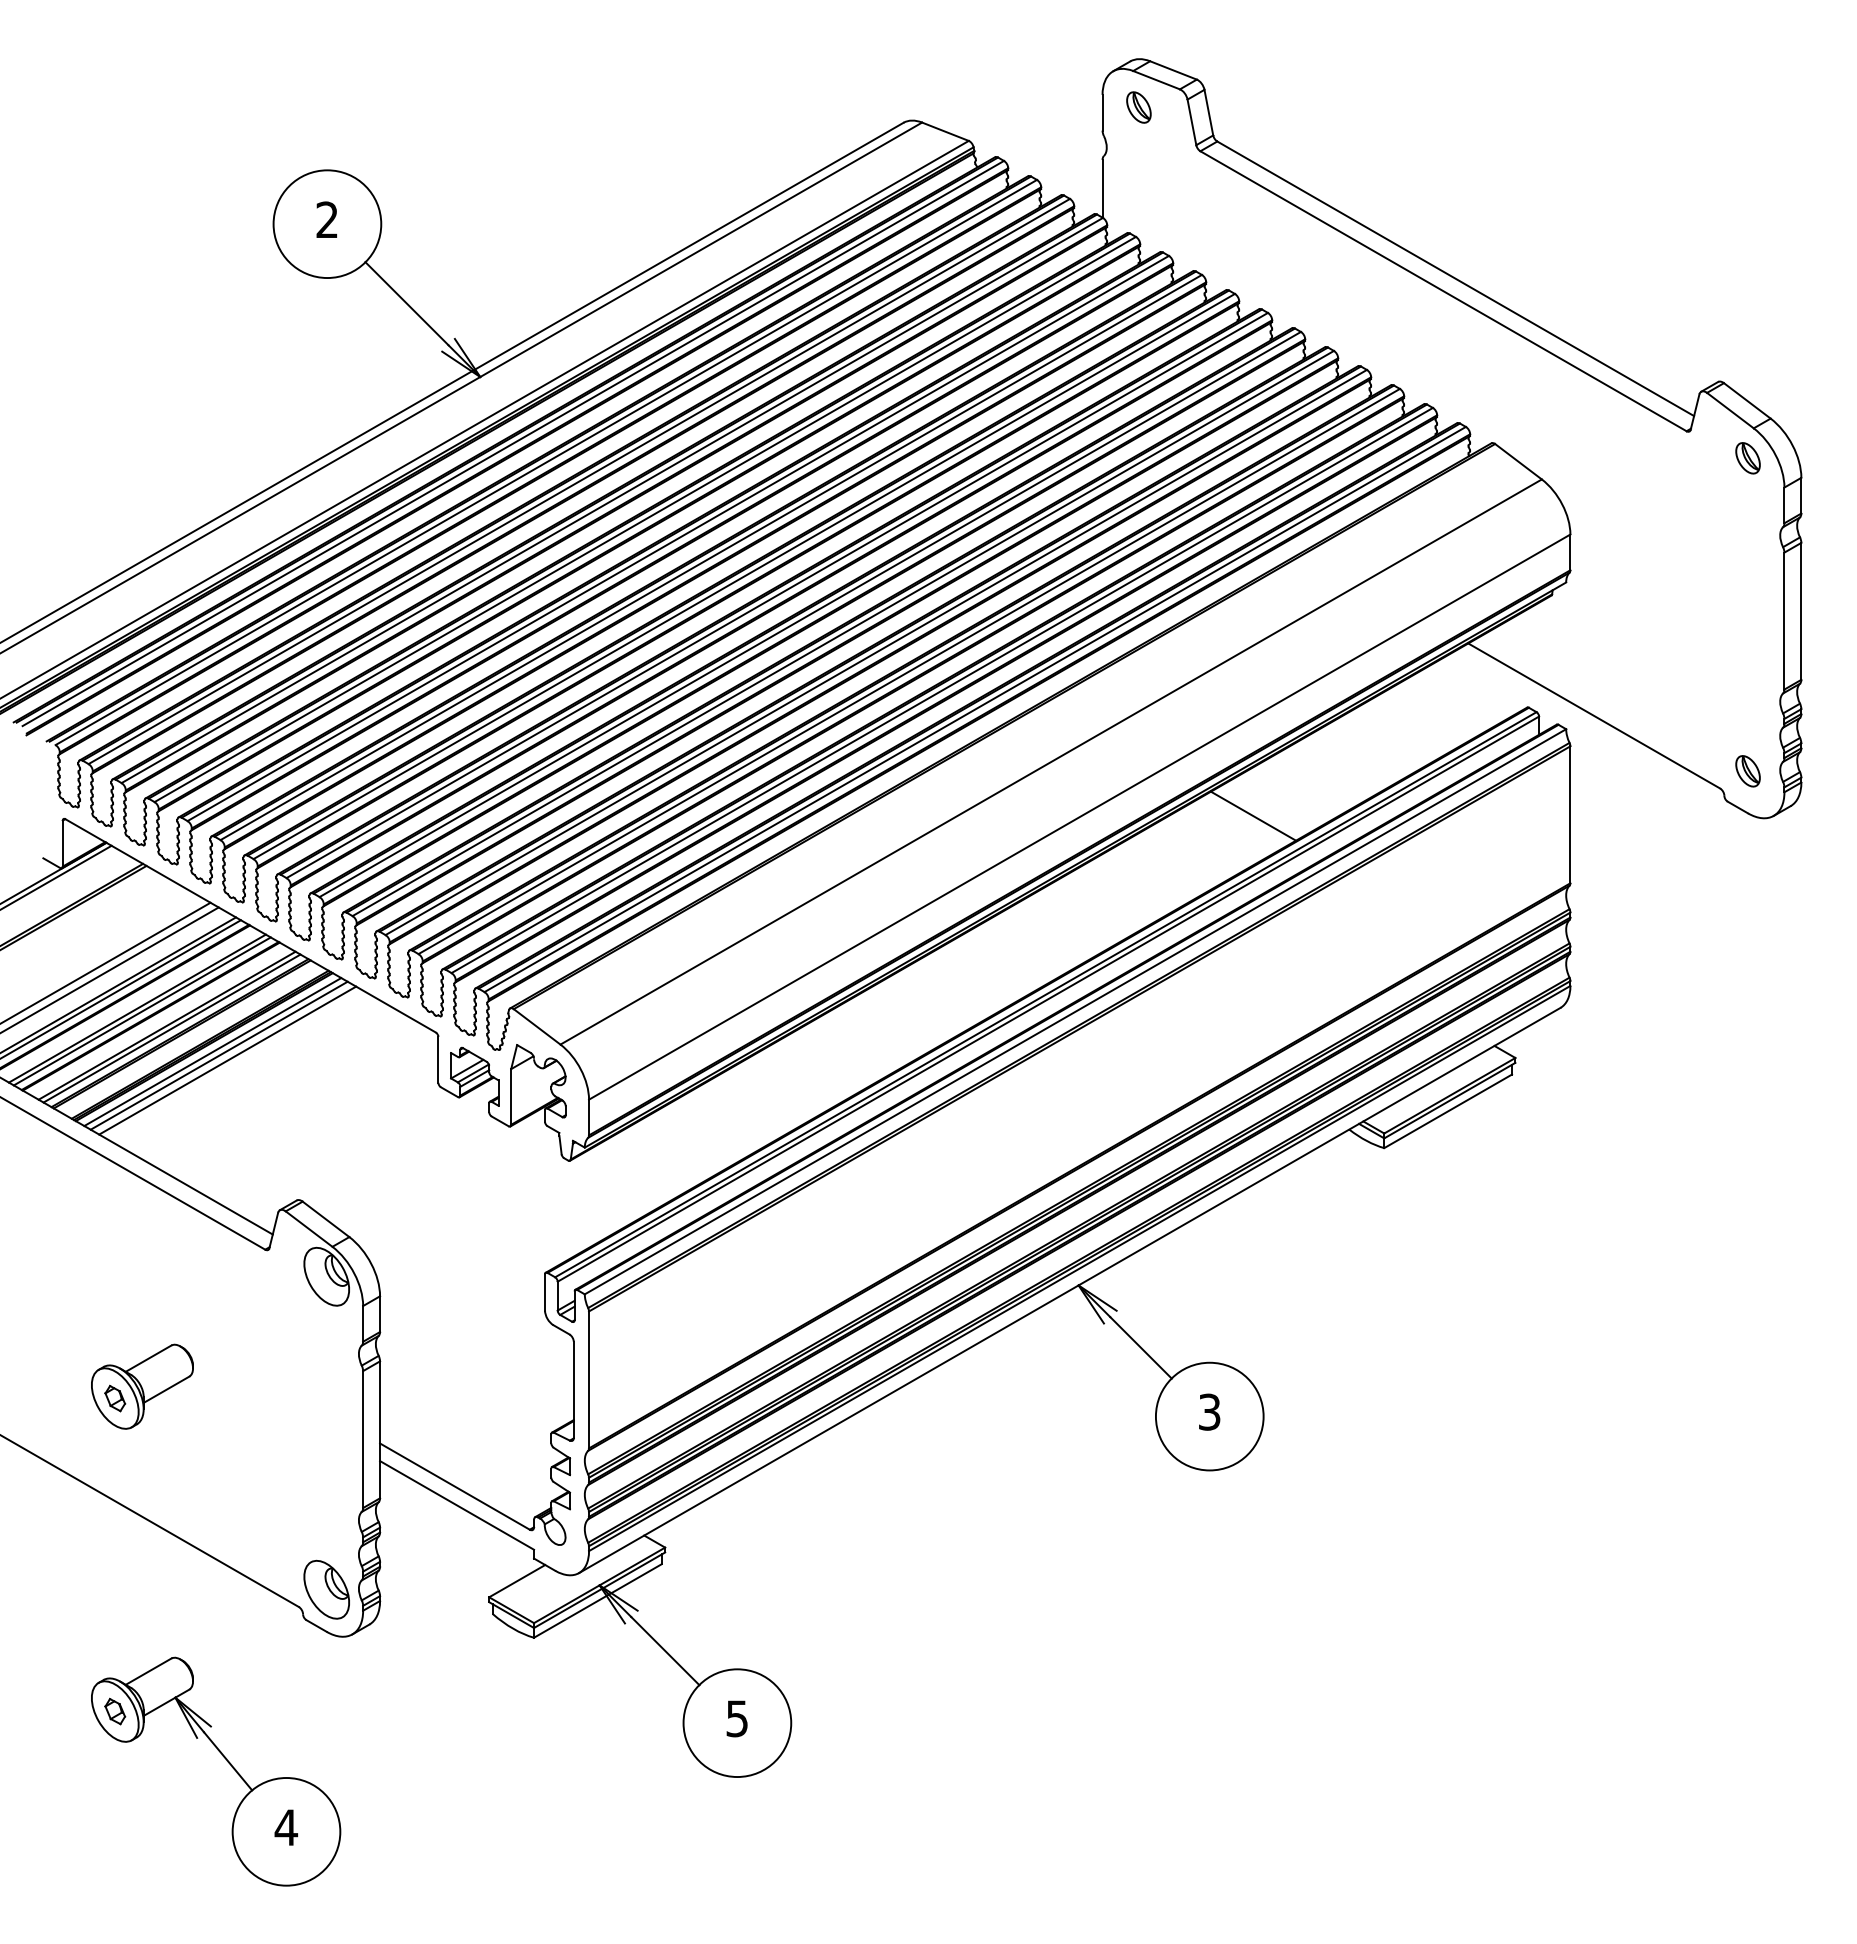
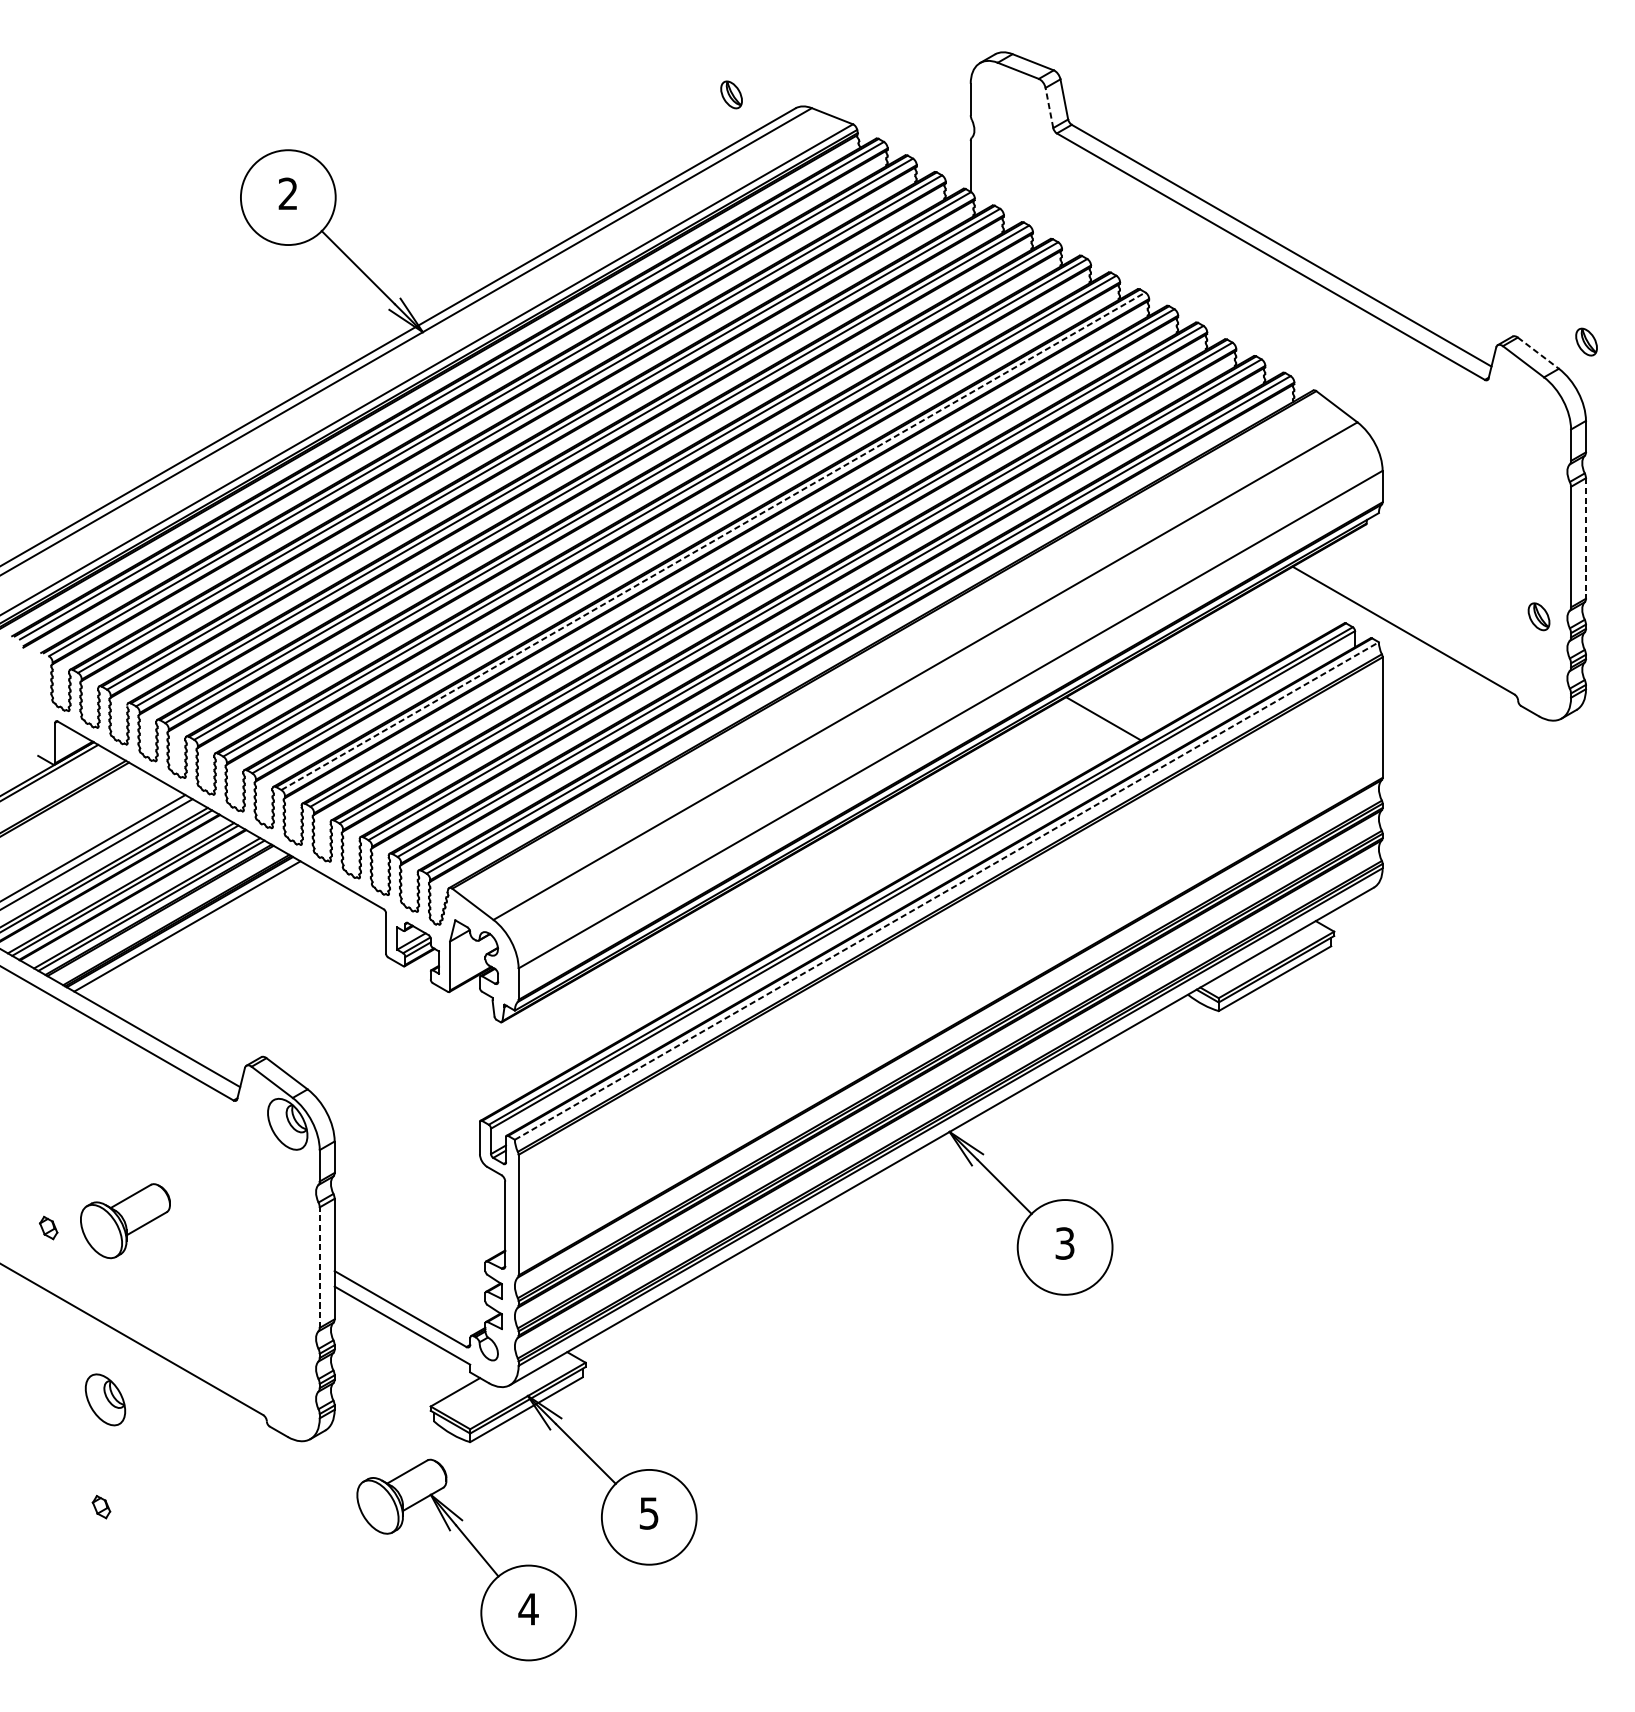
part: (1138, 107) -> (731, 94), moved
line: (1191, 121) -> (1049, 107), solid -> dashed
line: (1747, 401) -> (1538, 353), solid -> dashed
part: (1747, 458) -> (1586, 342), moved
line: (1801, 611) -> (1586, 538), solid -> dashed
line: (810, 614) -> (713, 541), solid -> dashed
part: (1747, 771) -> (1538, 616), moved
line: (1075, 1011) -> (946, 890), solid -> dashed
line: (218, 1055) -> (192, 929), removed
line: (227, 1060) -> (200, 933), removed
part: (115, 1398) -> (48, 1227), moved
line: (363, 1439) -> (320, 1267), solid -> dashed
part: (326, 1589) -> (105, 1399), moved
part: (227, 1762) -> (476, 1551), moved

